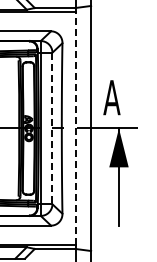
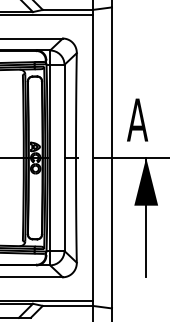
line: (52, 128) -> (64, 157), dashed -> solid
line: (75, 128) -> (92, 157), dashed -> solid

